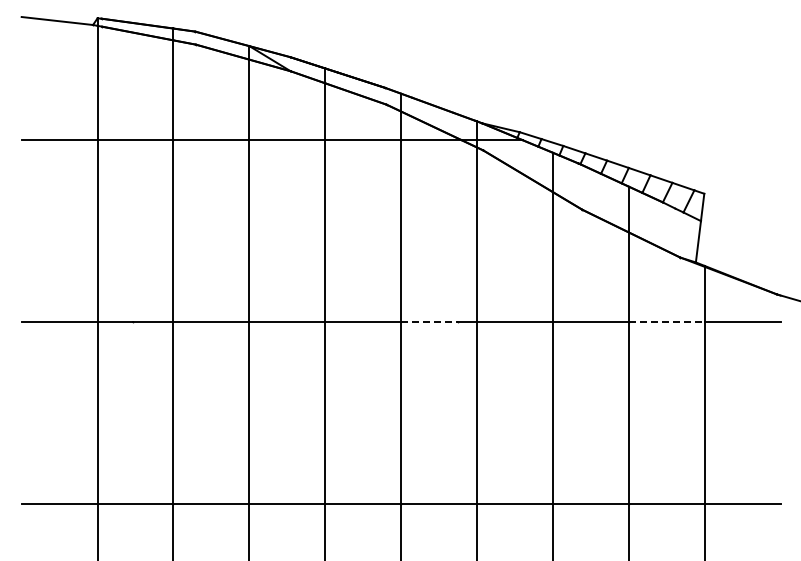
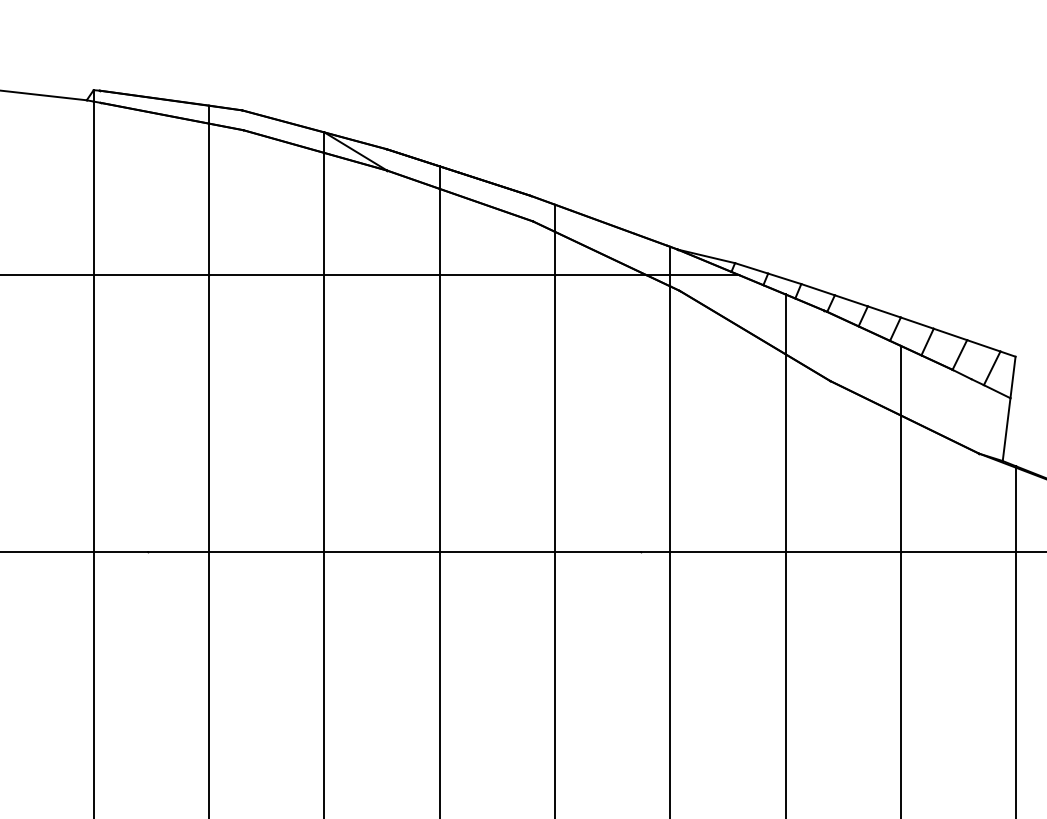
line: (430, 322) -> (599, 552), dashed -> solid
line: (666, 322) -> (958, 552), dashed -> solid

